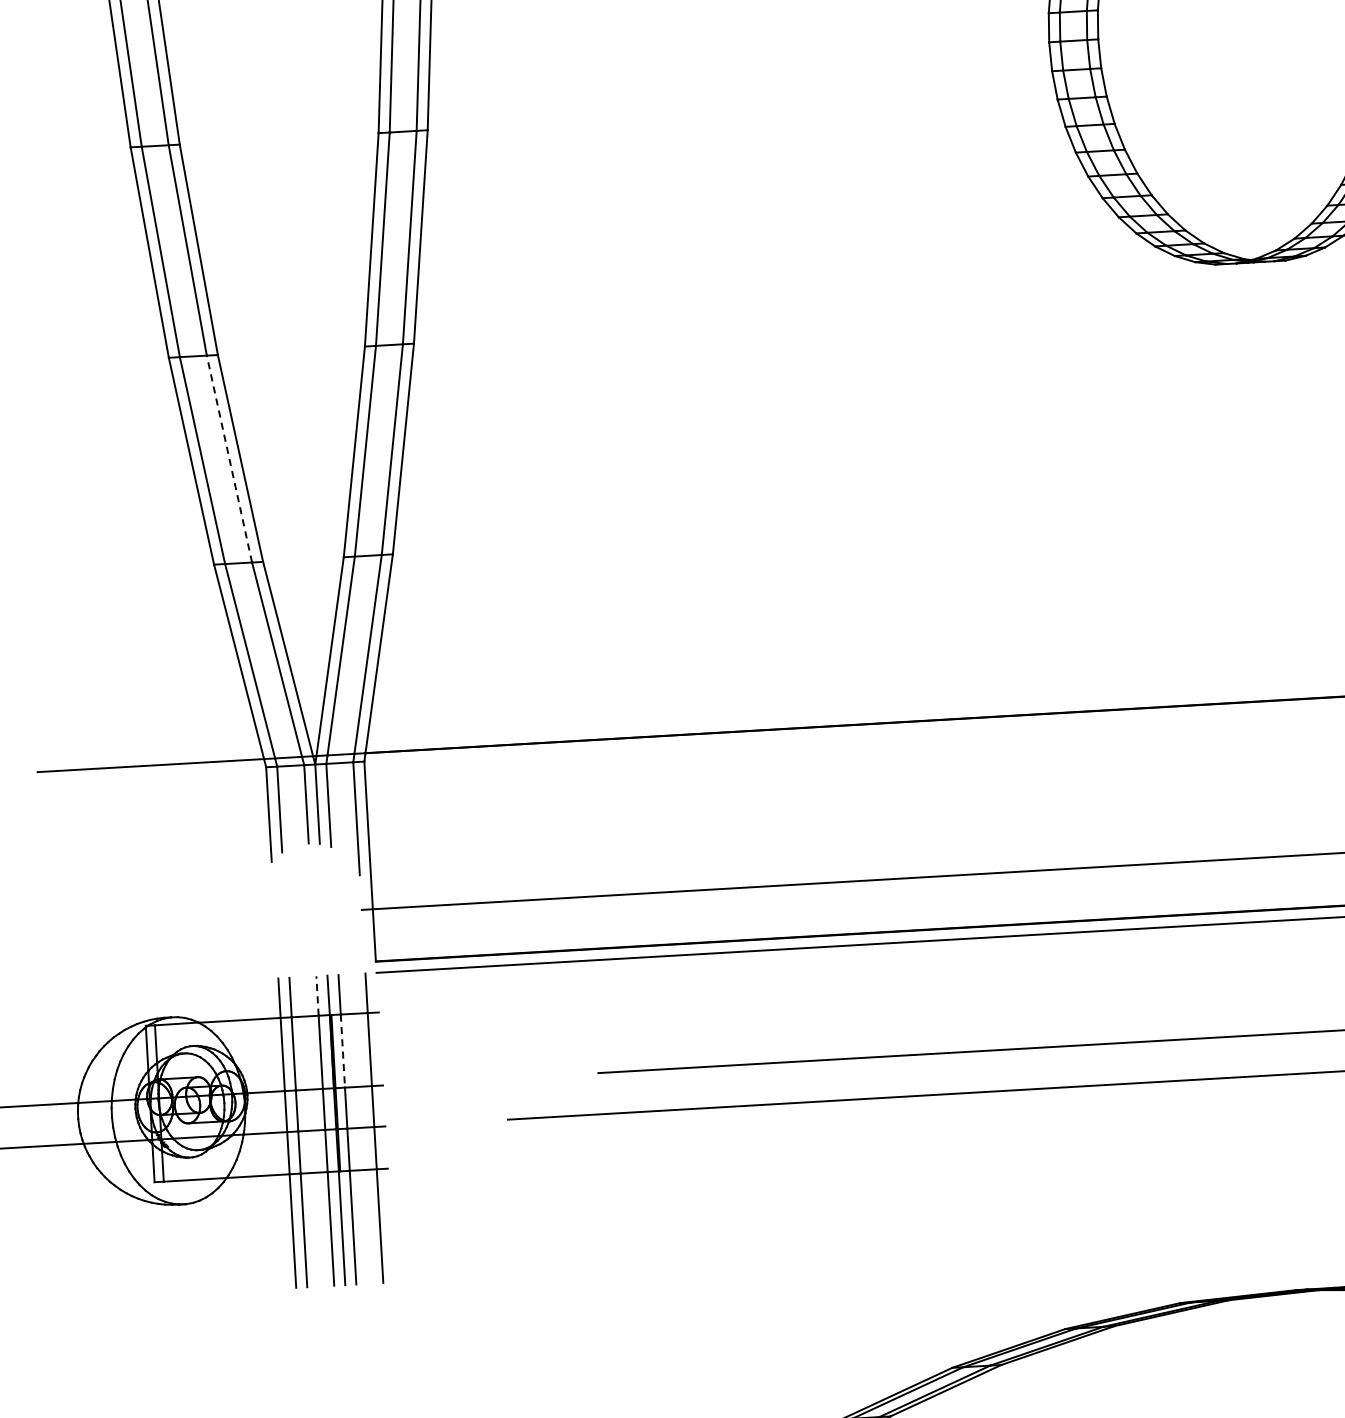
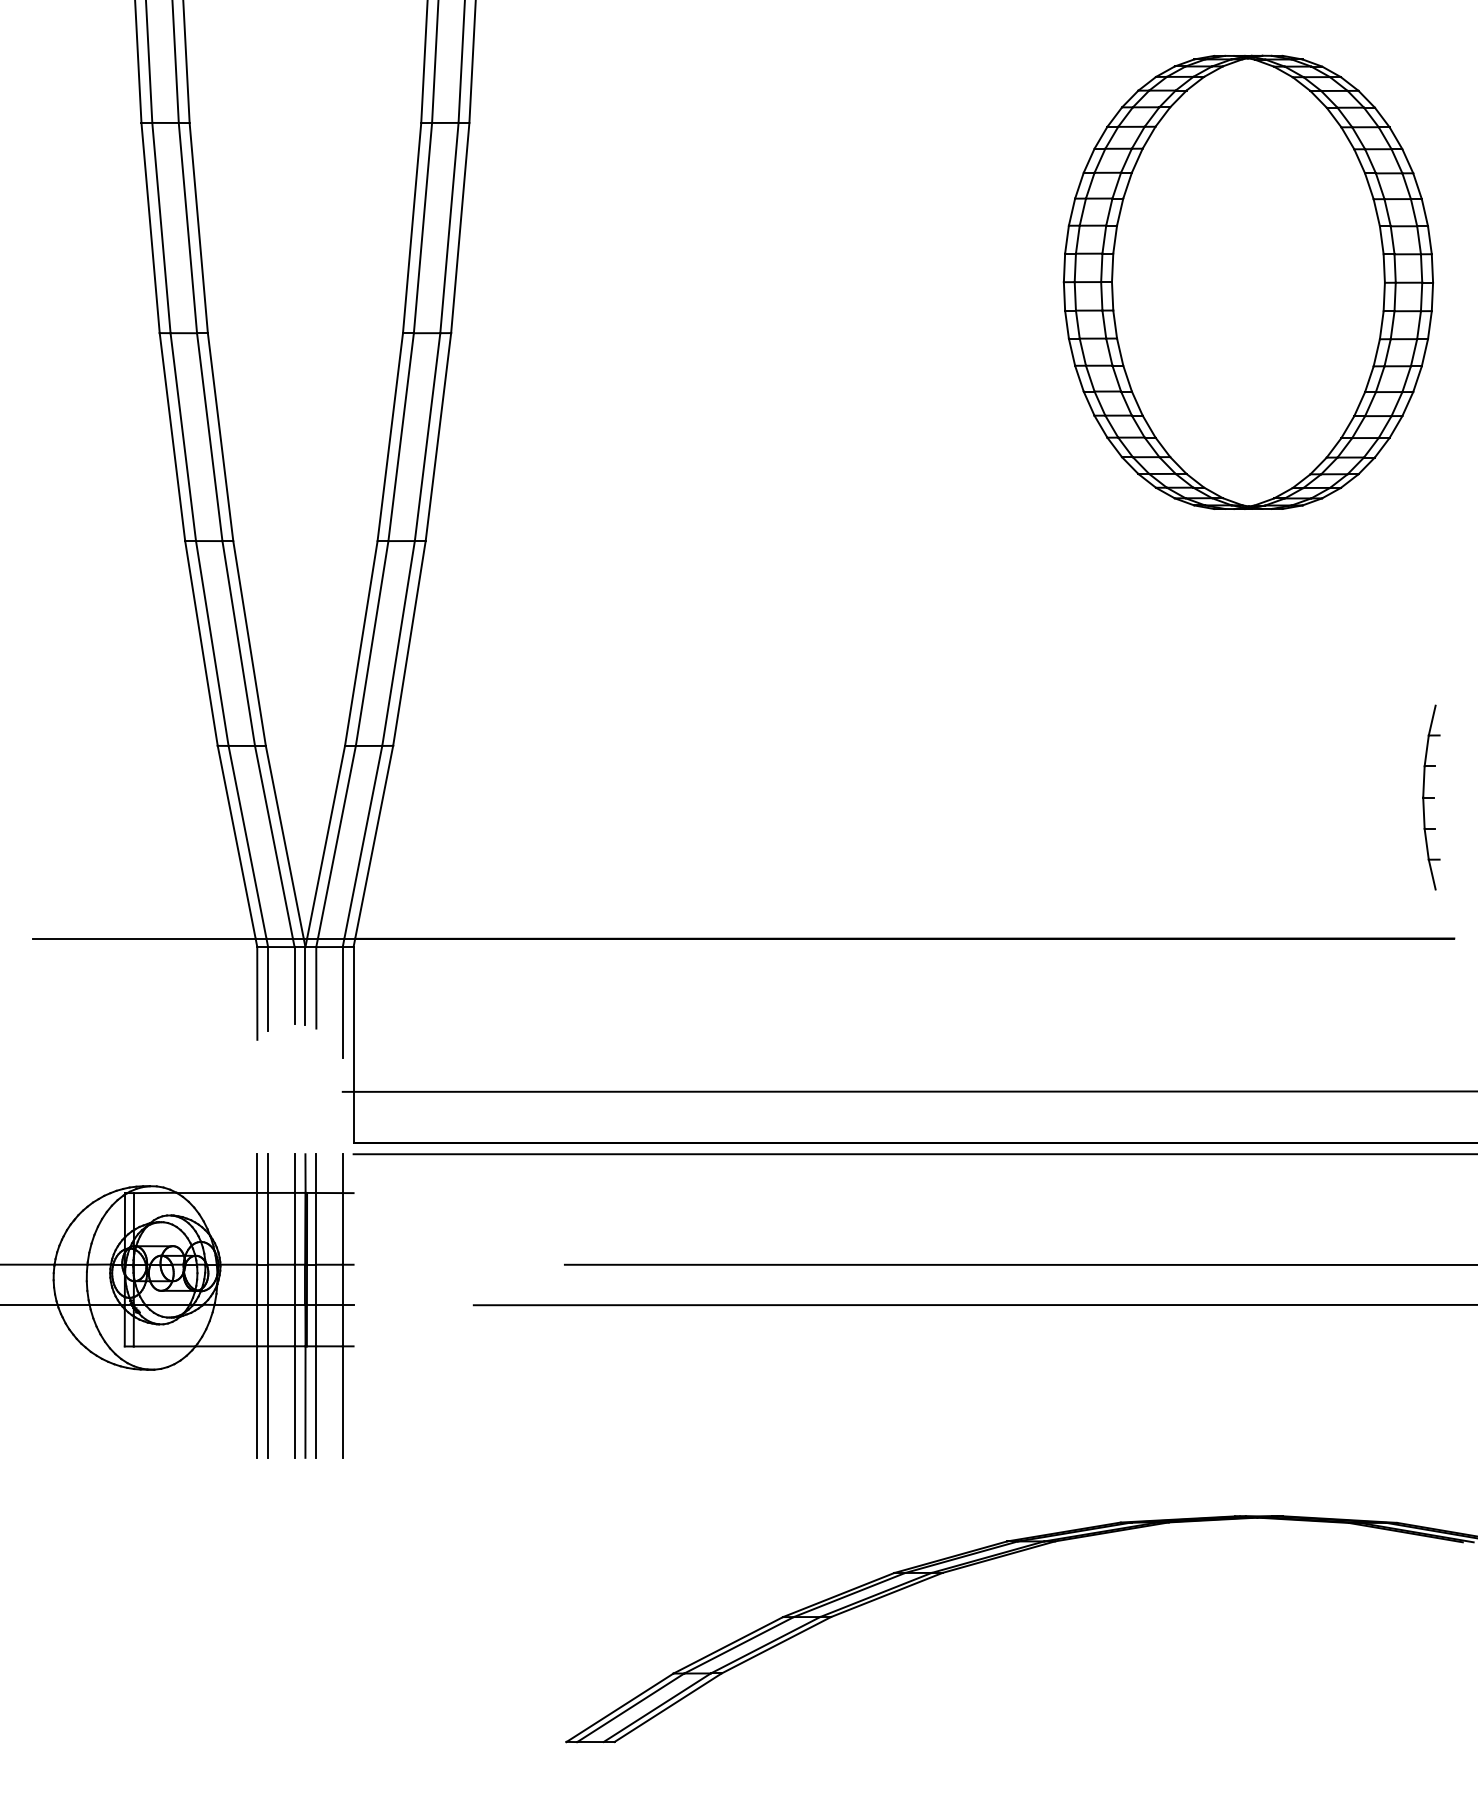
line: (229, 459) -> (238, 643), dashed -> solid
line: (317, 995) -> (294, 1173), dashed -> solid
line: (343, 1050) -> (316, 1228), dashed -> solid

